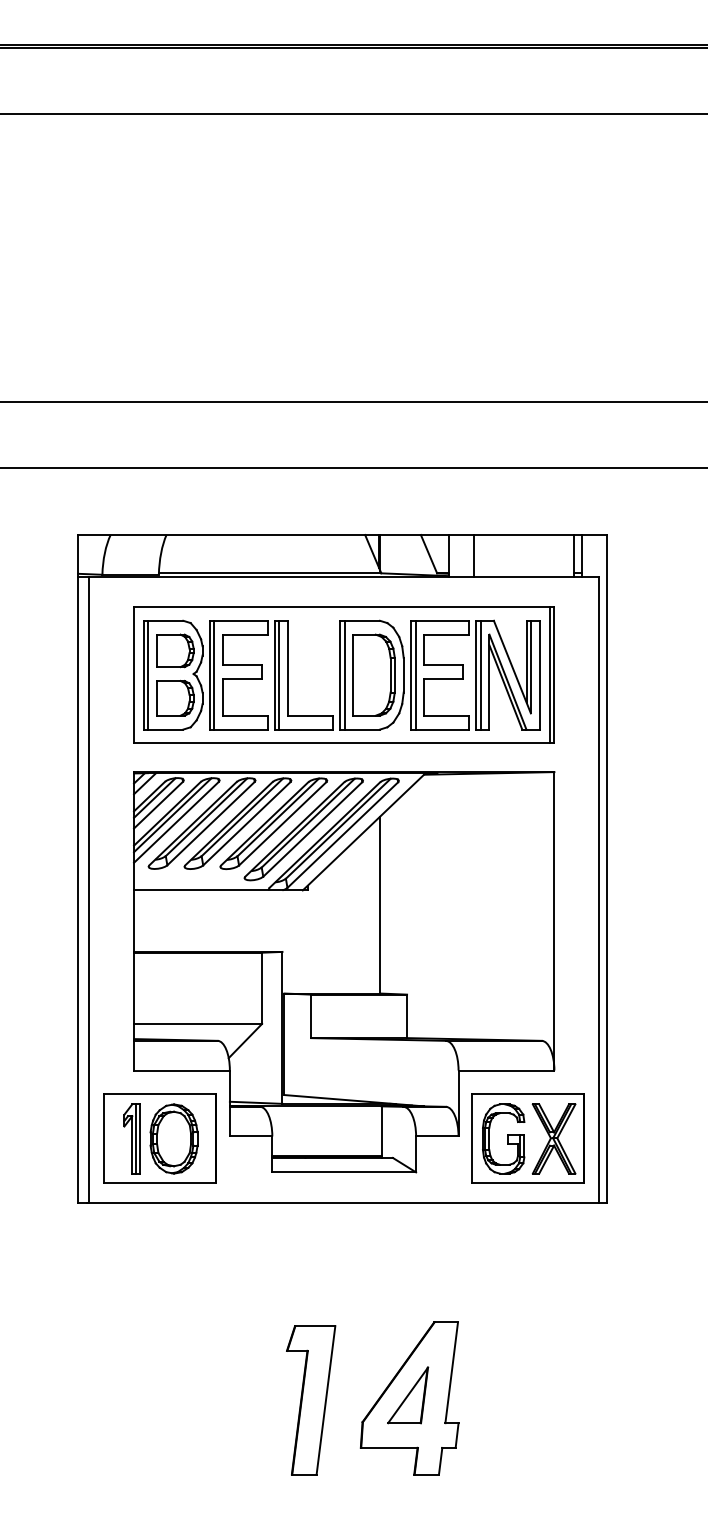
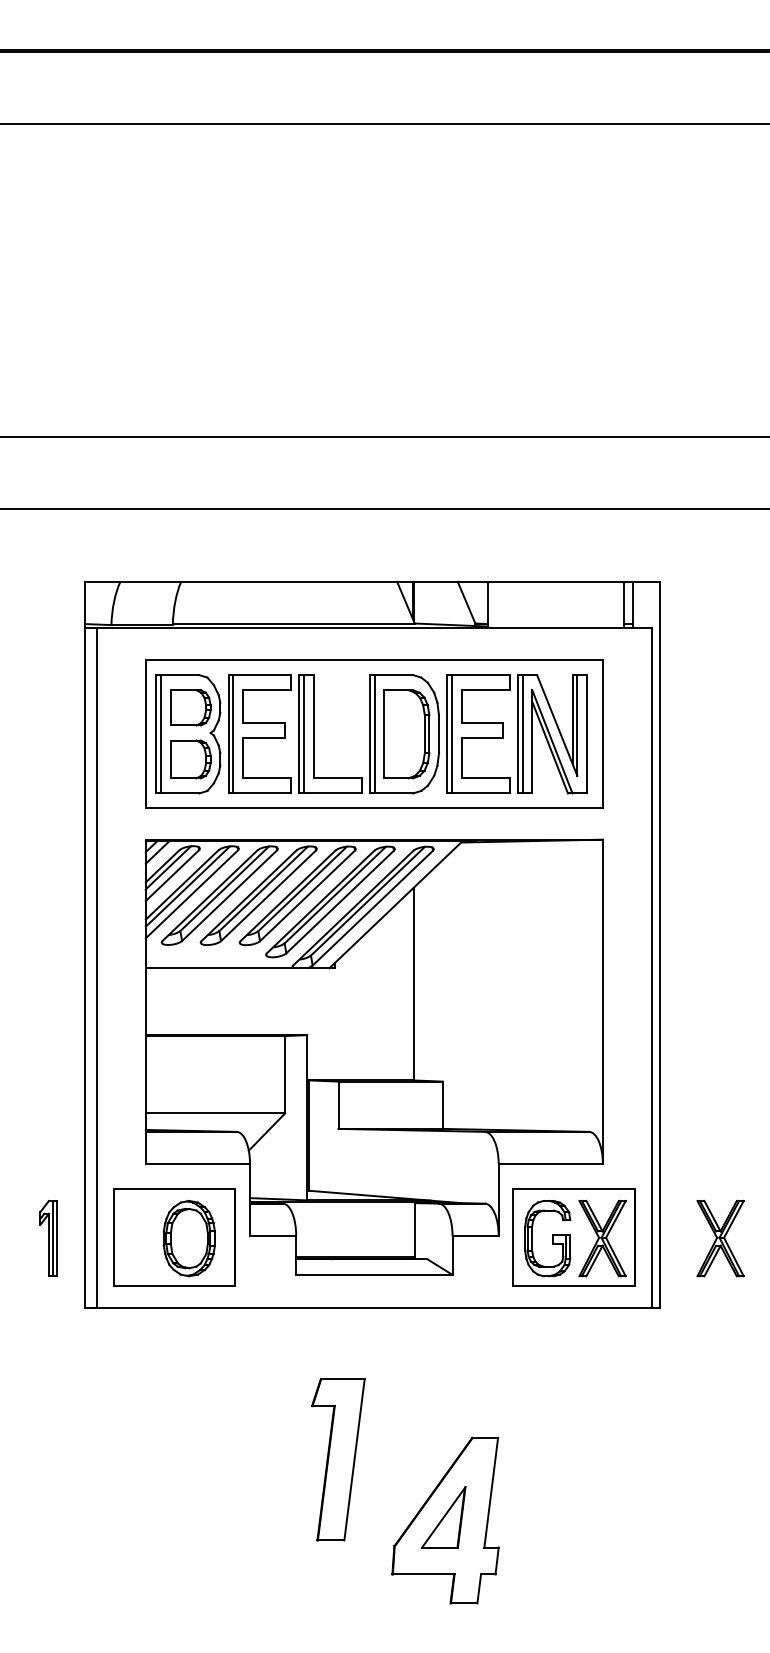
line: (474, 555) -> (515, 604), removed
line: (549, 675) -> (597, 734), removed
part: (131, 1137) -> (48, 1237), moved
part: (662, 1138) -> (720, 1238), added
part: (311, 1400) -> (338, 1459), moved

